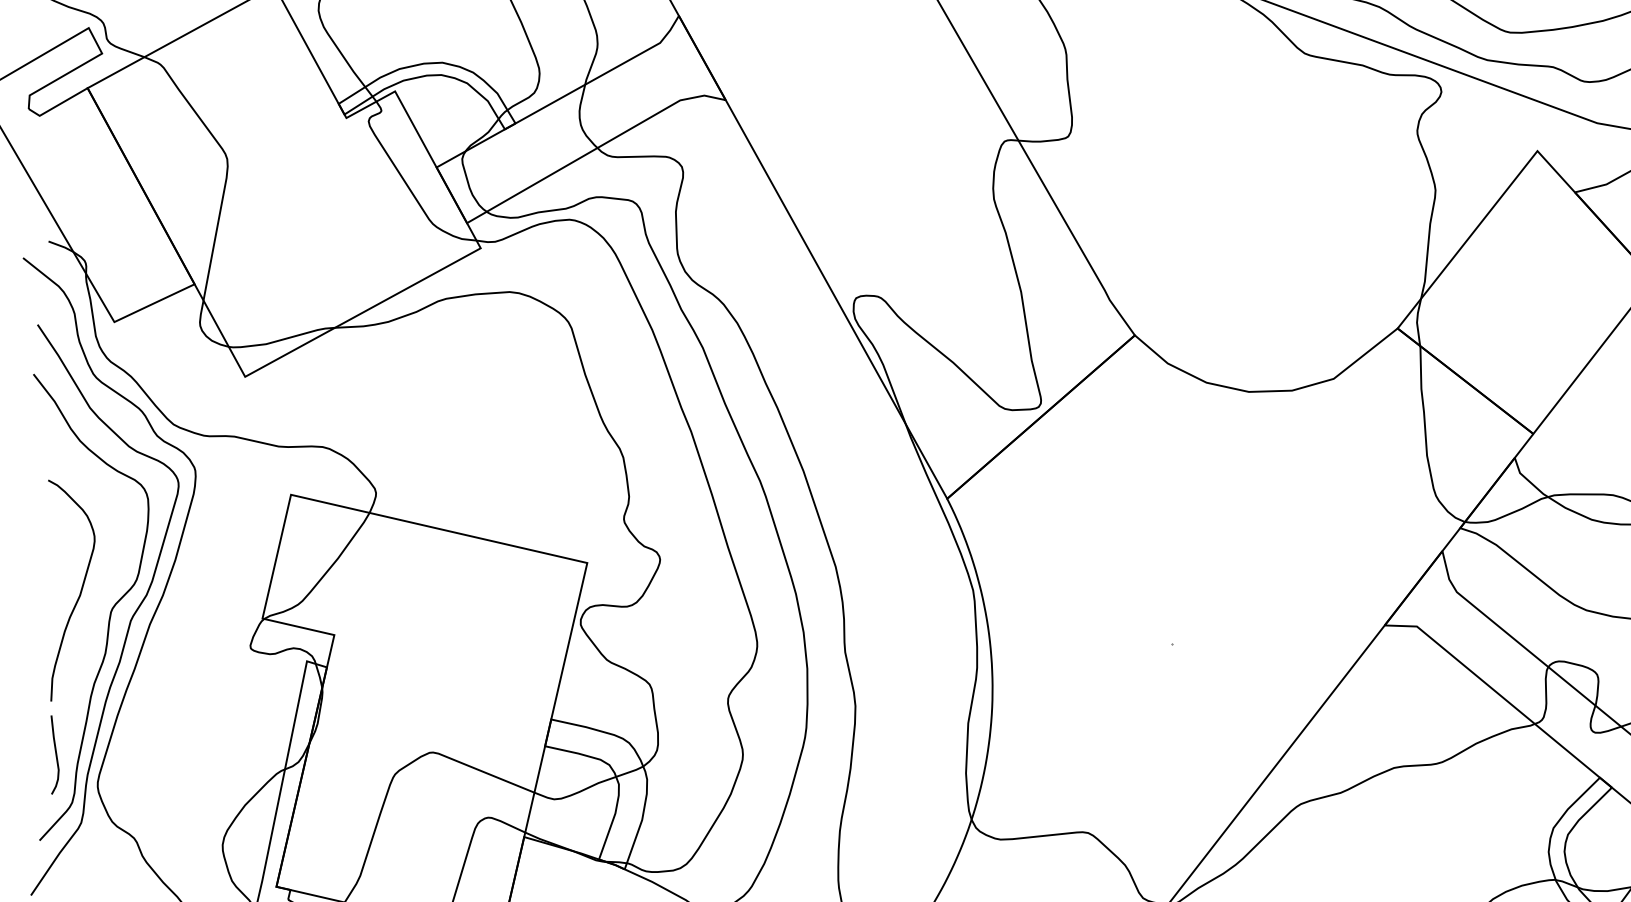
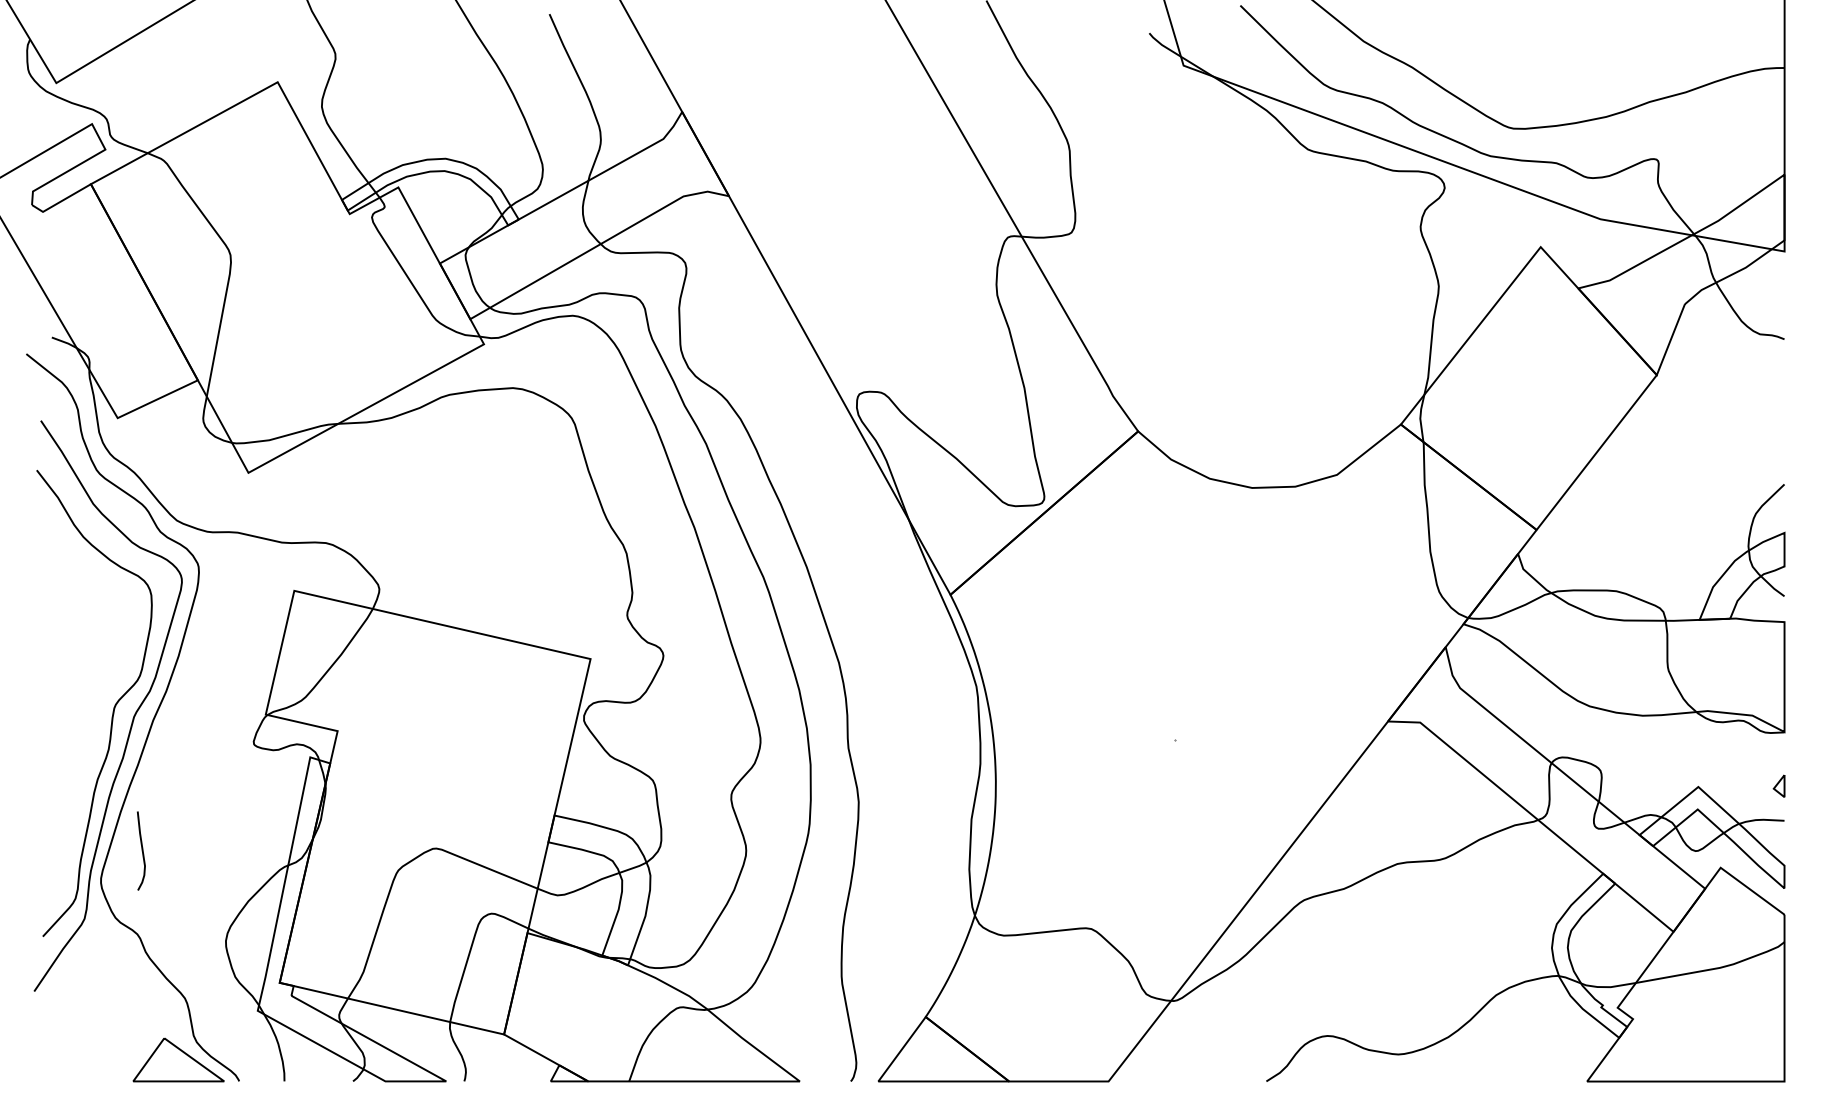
curve: (79, 594) -> (82, 690), removed
curve: (55, 754) -> (141, 850), moved

